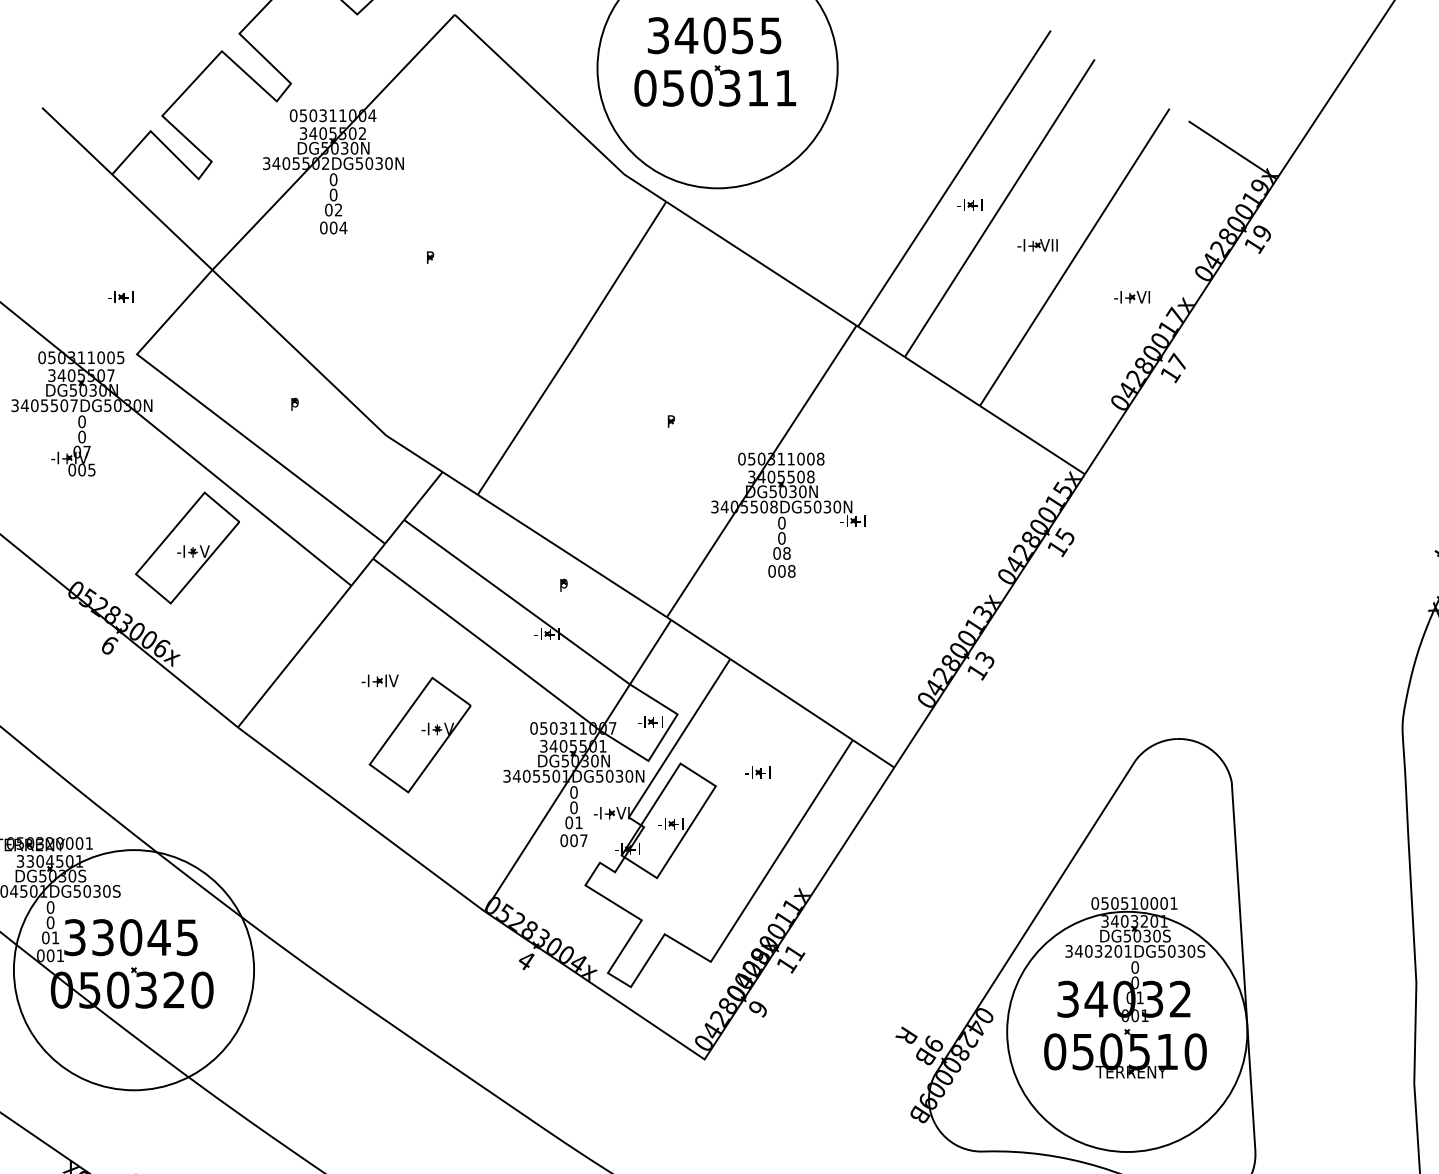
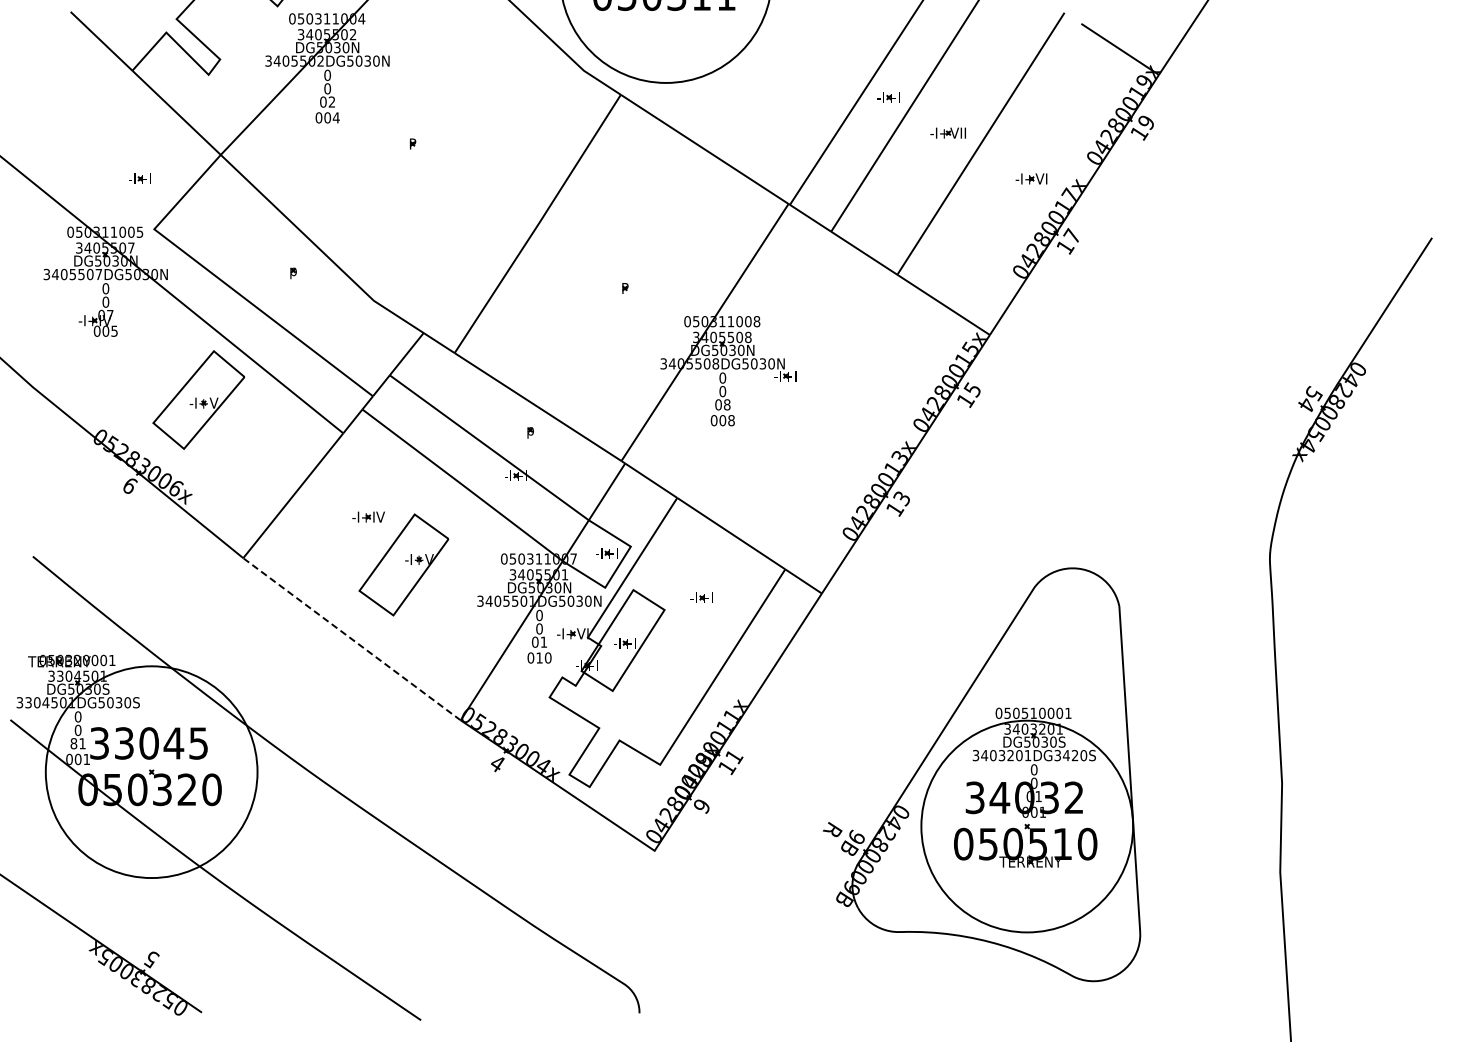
line: (360, 819) -> (351, 639), solid -> dashed
text: (578, 840) -> (543, 657), 007 -> 010
text: (45, 937) -> (73, 743), 01 -> 81
text: (1171, 951) -> (1066, 755), 3403201DG5030S -> 3403201DG3420S

